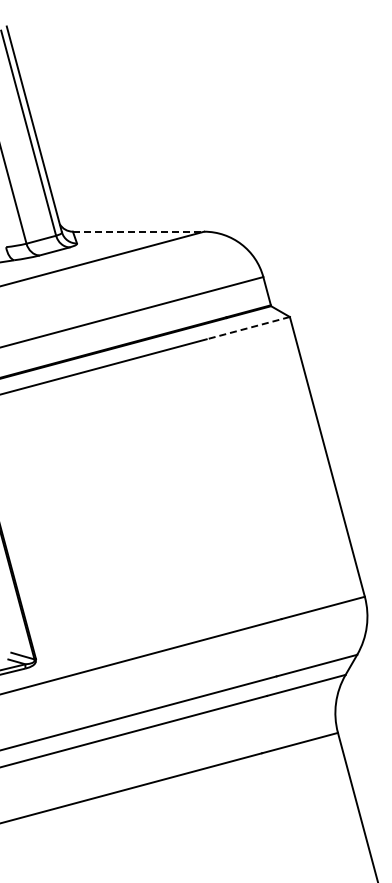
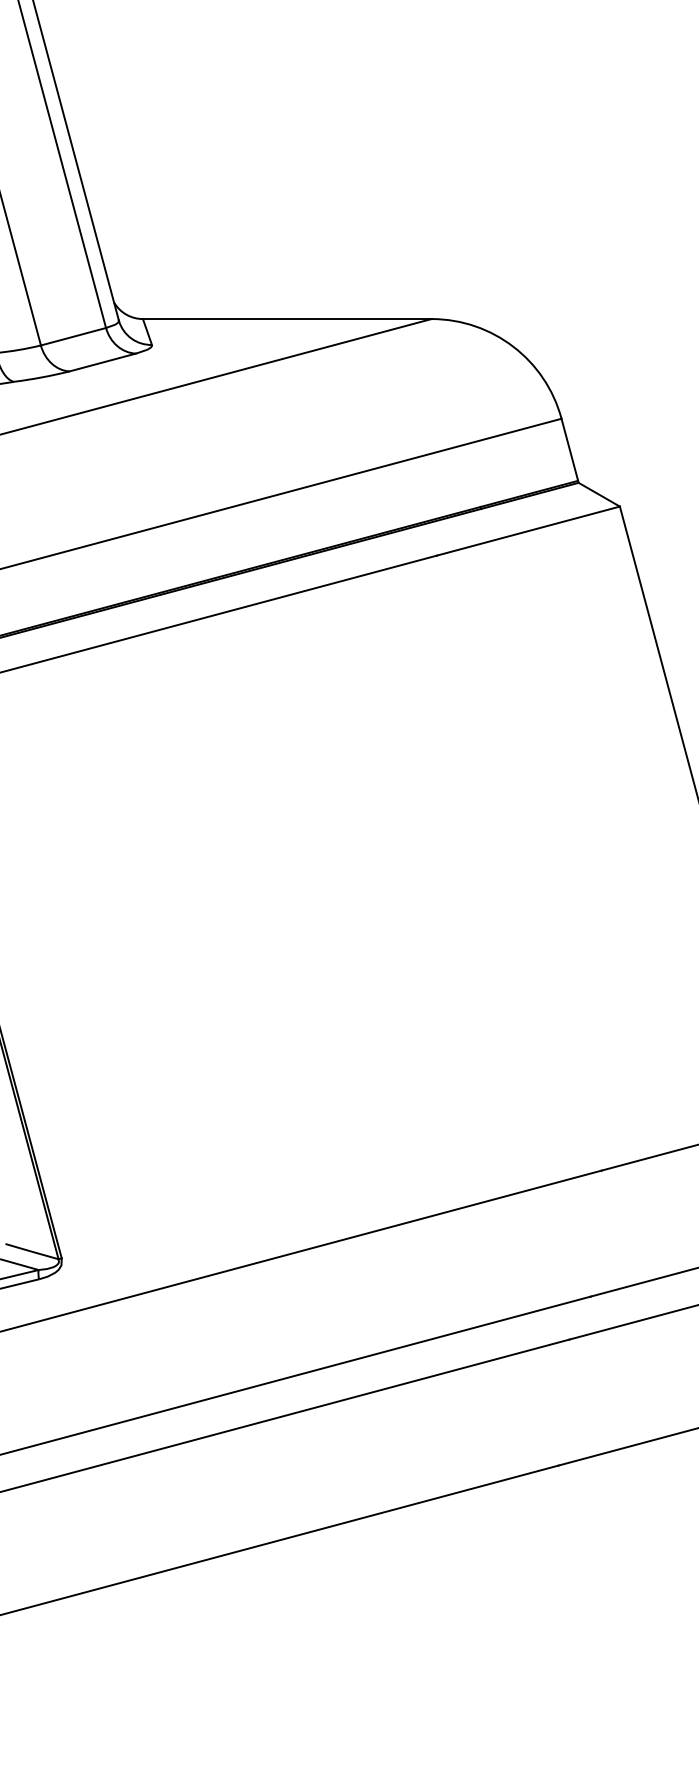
line: (138, 231) -> (287, 318), dashed -> solid
line: (247, 328) -> (526, 531), dashed -> solid

